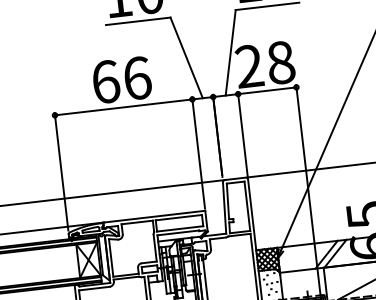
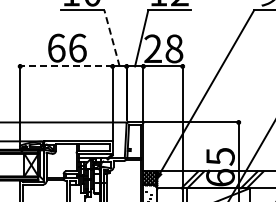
line: (185, 56) -> (111, 37), solid -> dashed
line: (122, 107) -> (65, 66), solid -> dashed

